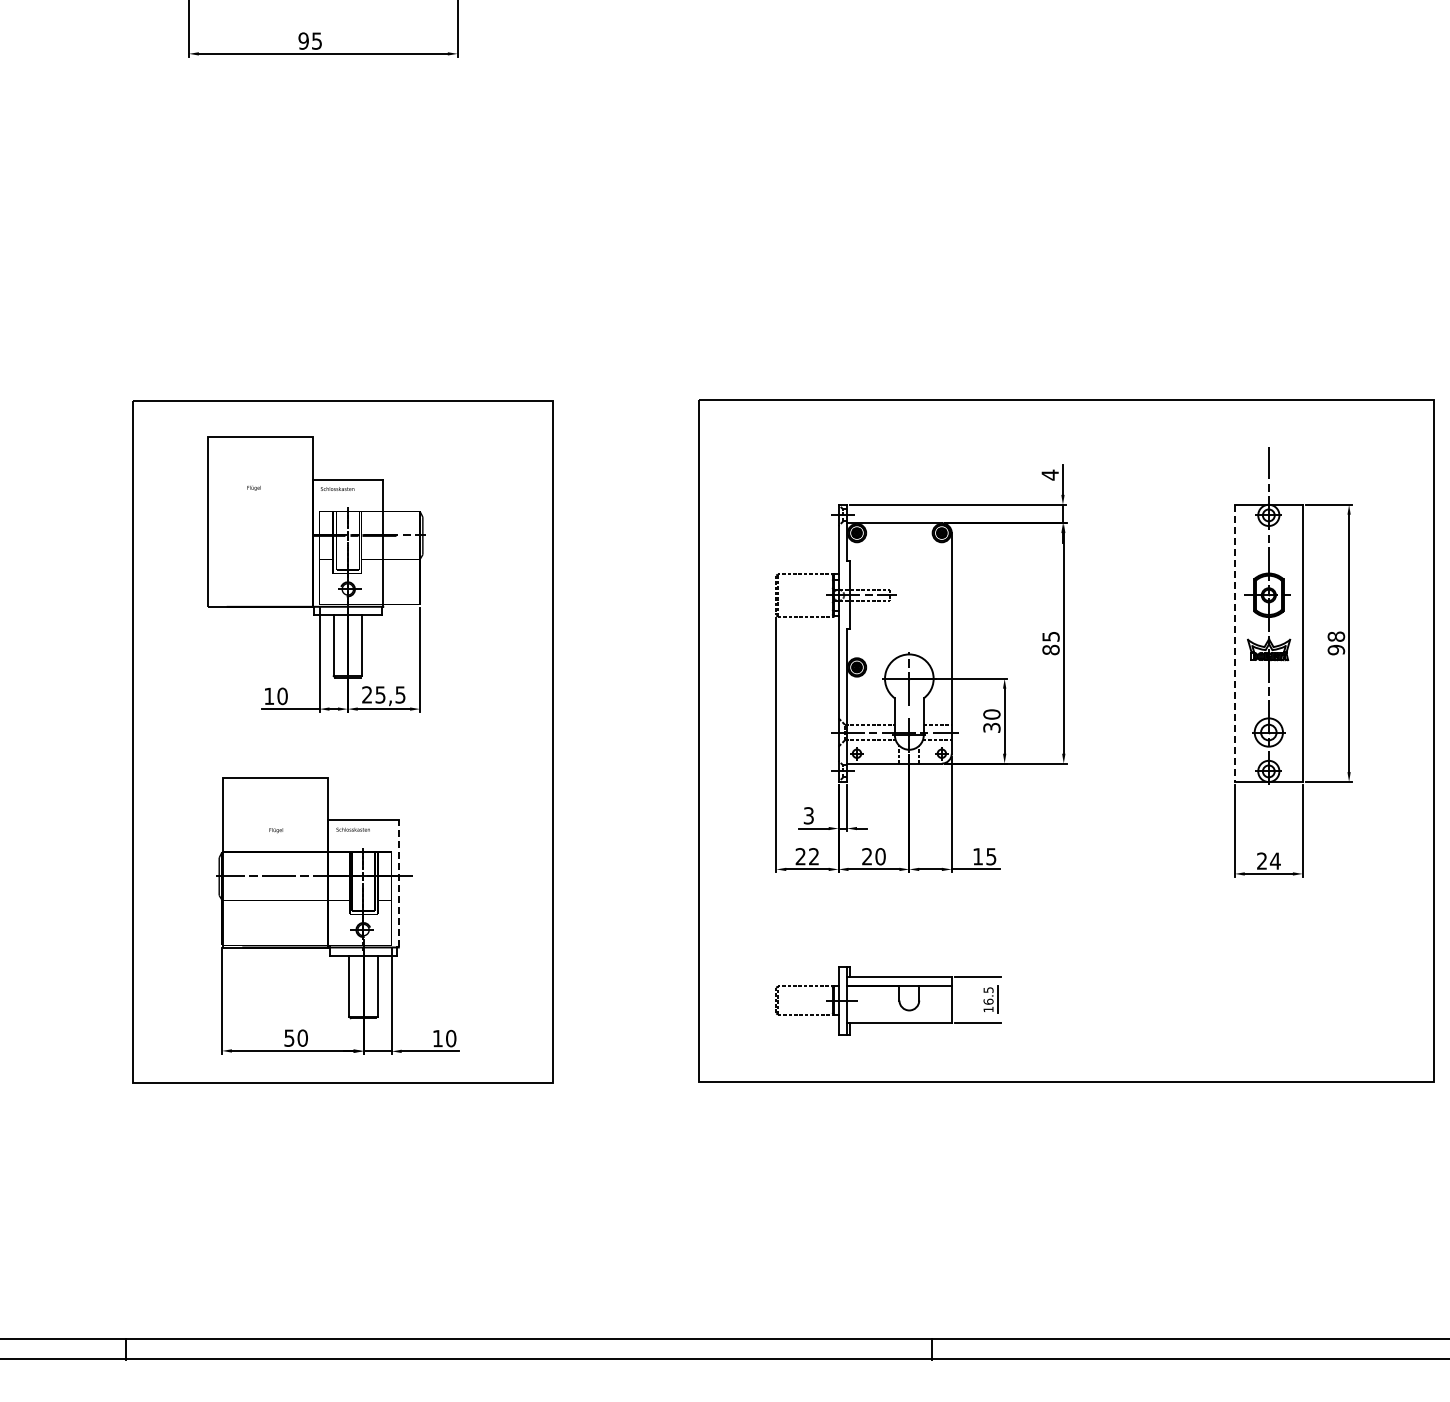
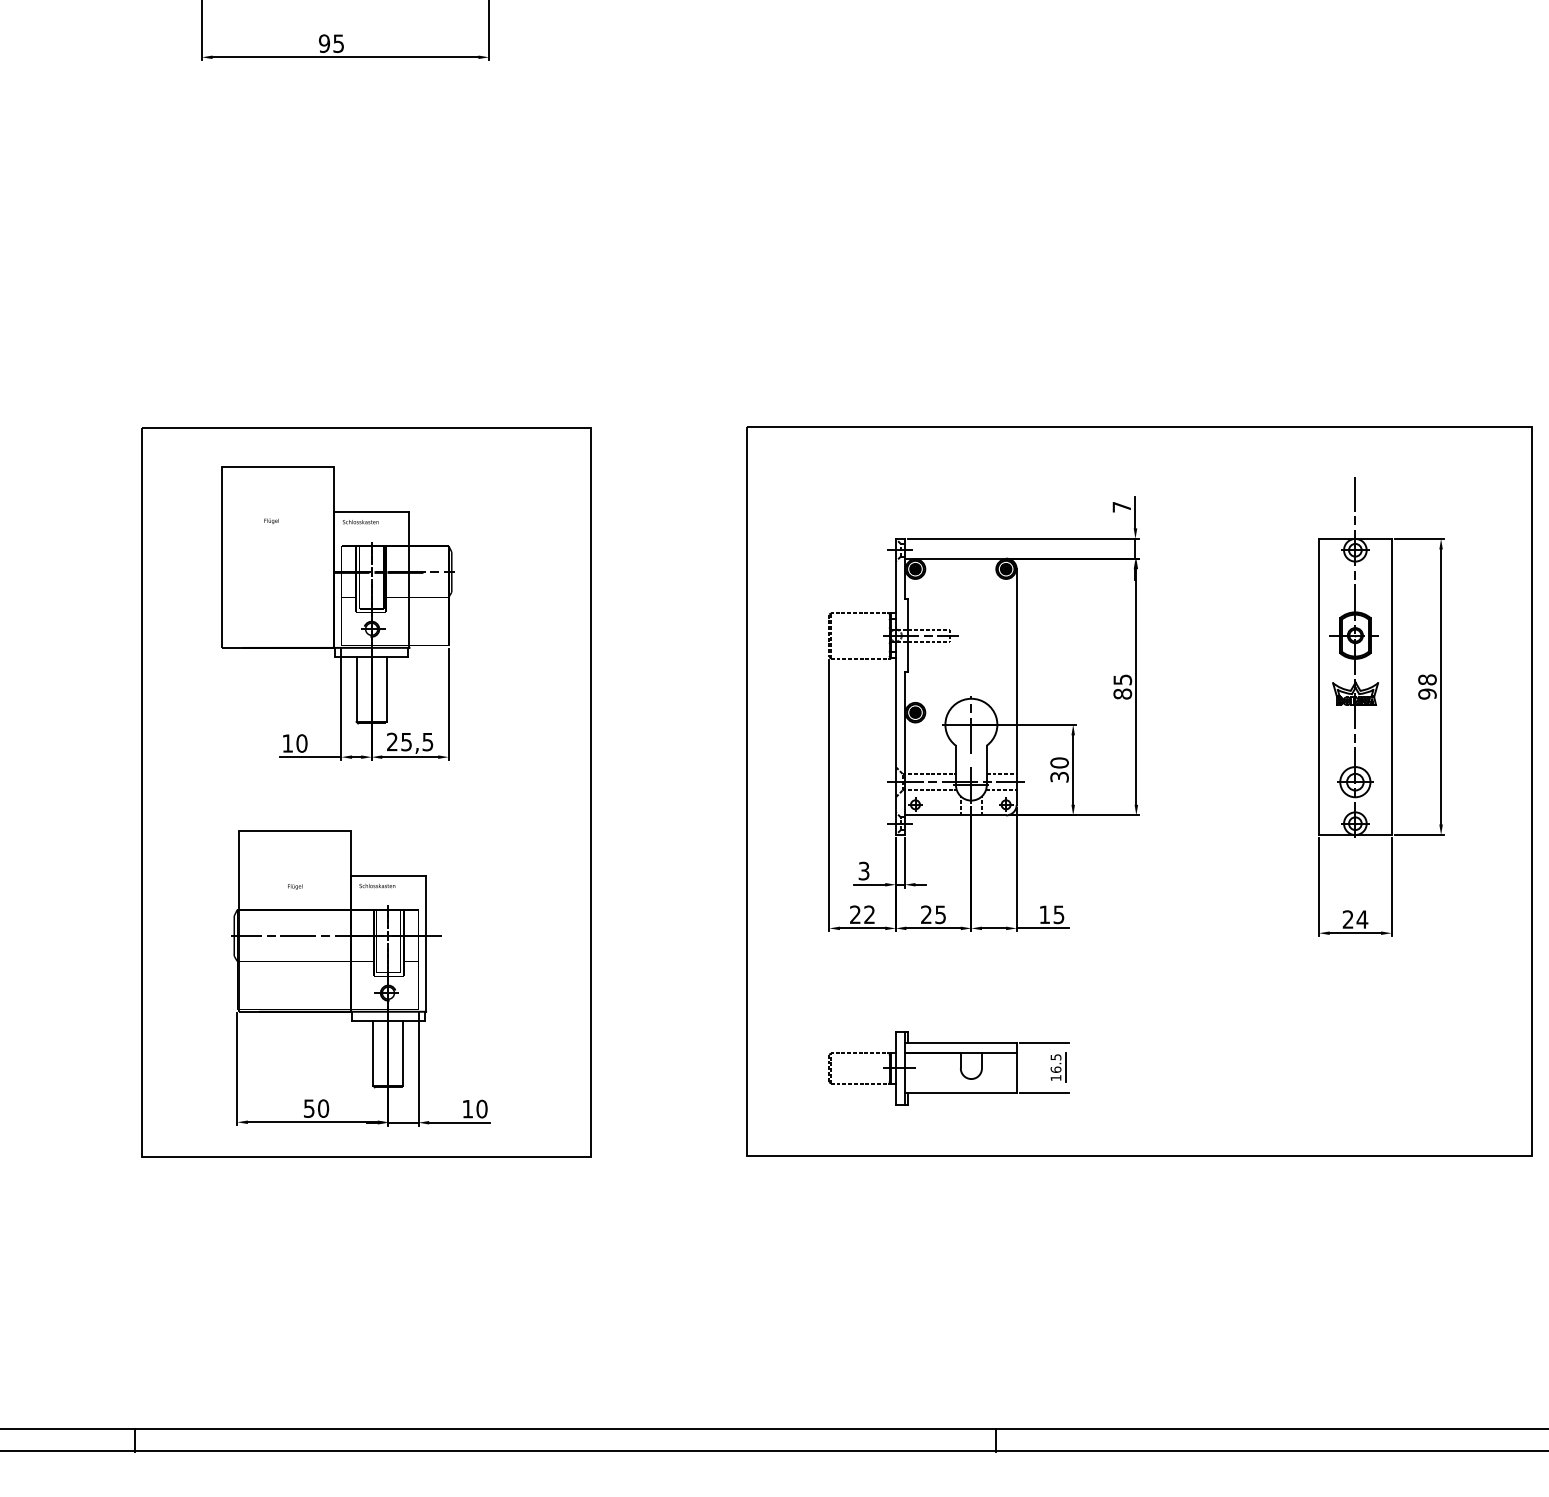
text: (1049, 474) -> (1121, 506), 4 -> 7
line: (1234, 643) -> (1318, 687), dashed -> solid
text: (880, 856) -> (940, 914), 20 -> 25
line: (398, 883) -> (425, 943), dashed -> solid

